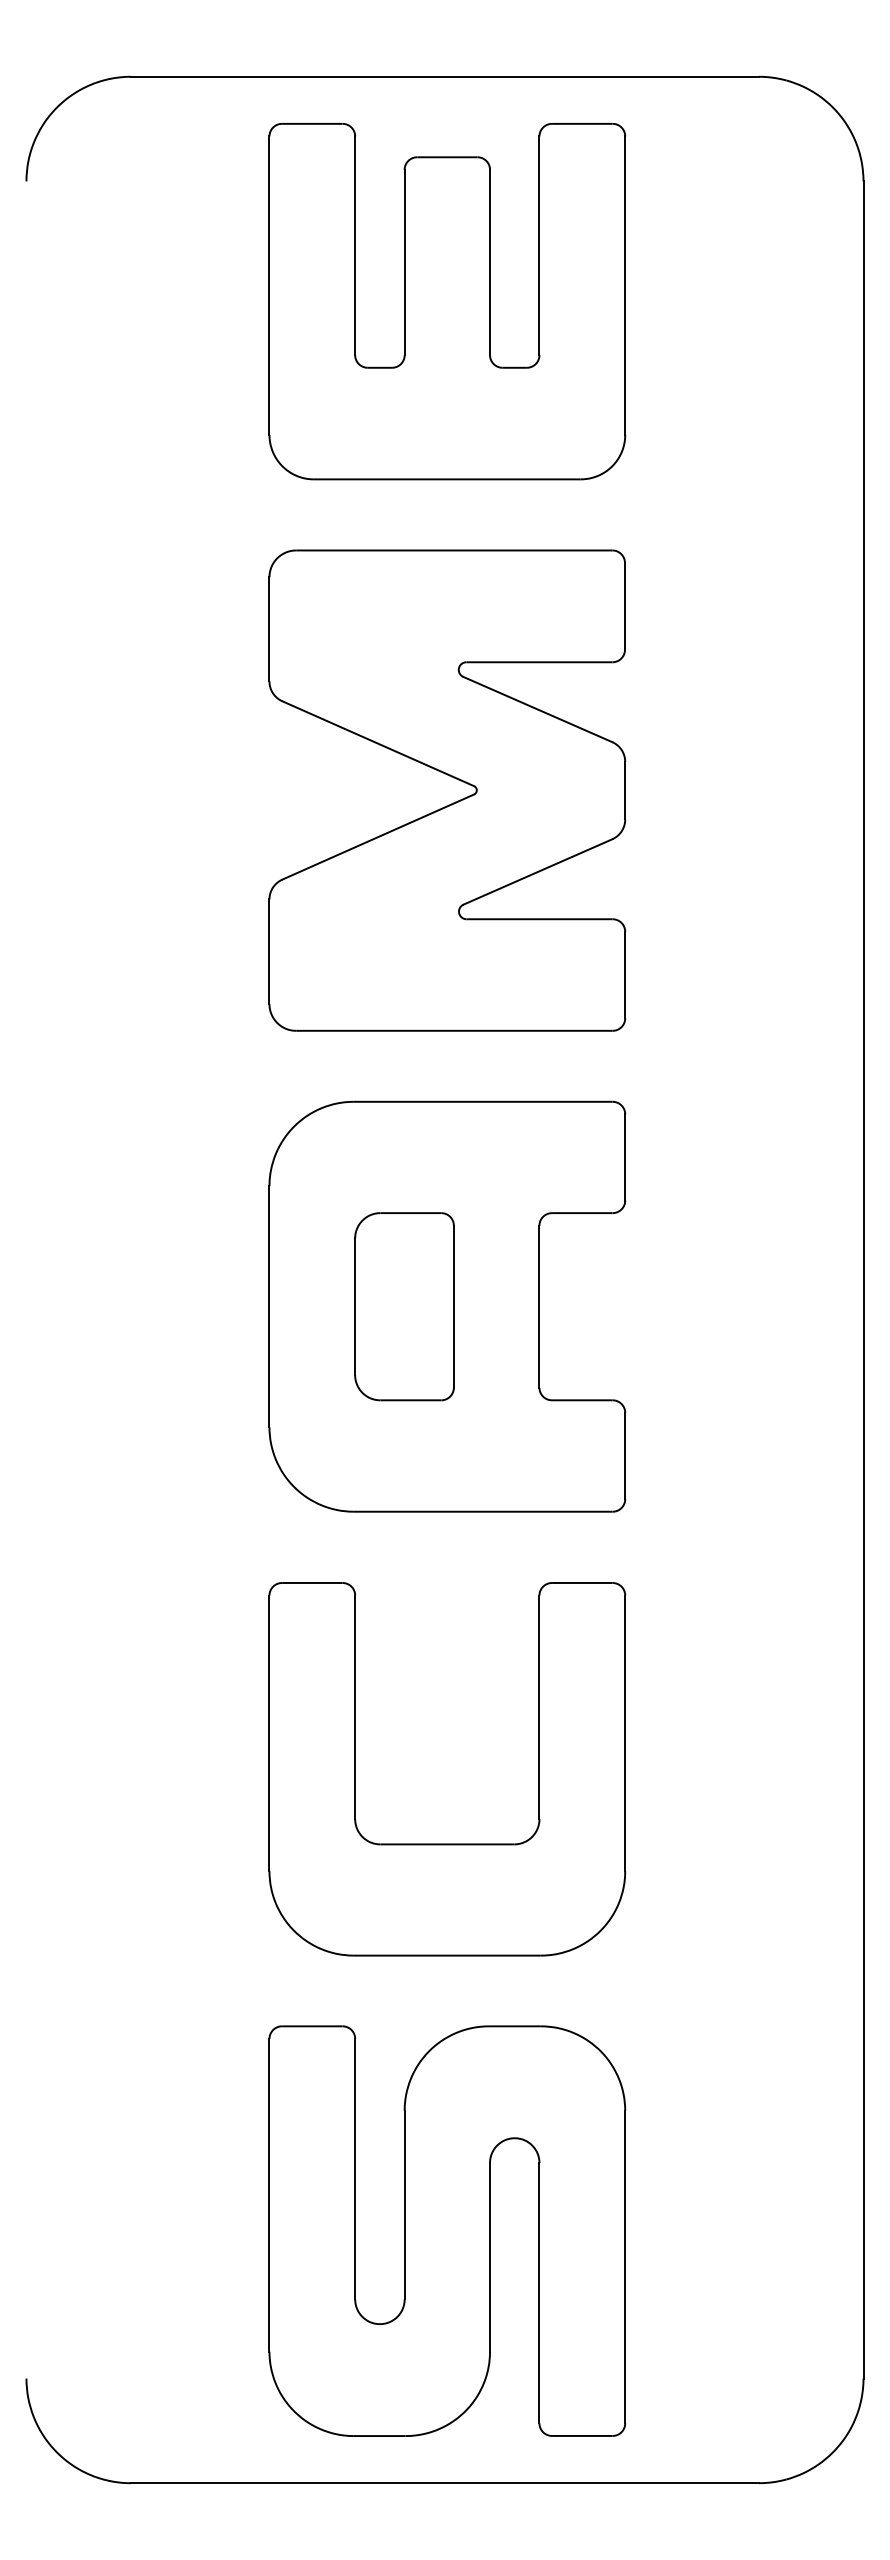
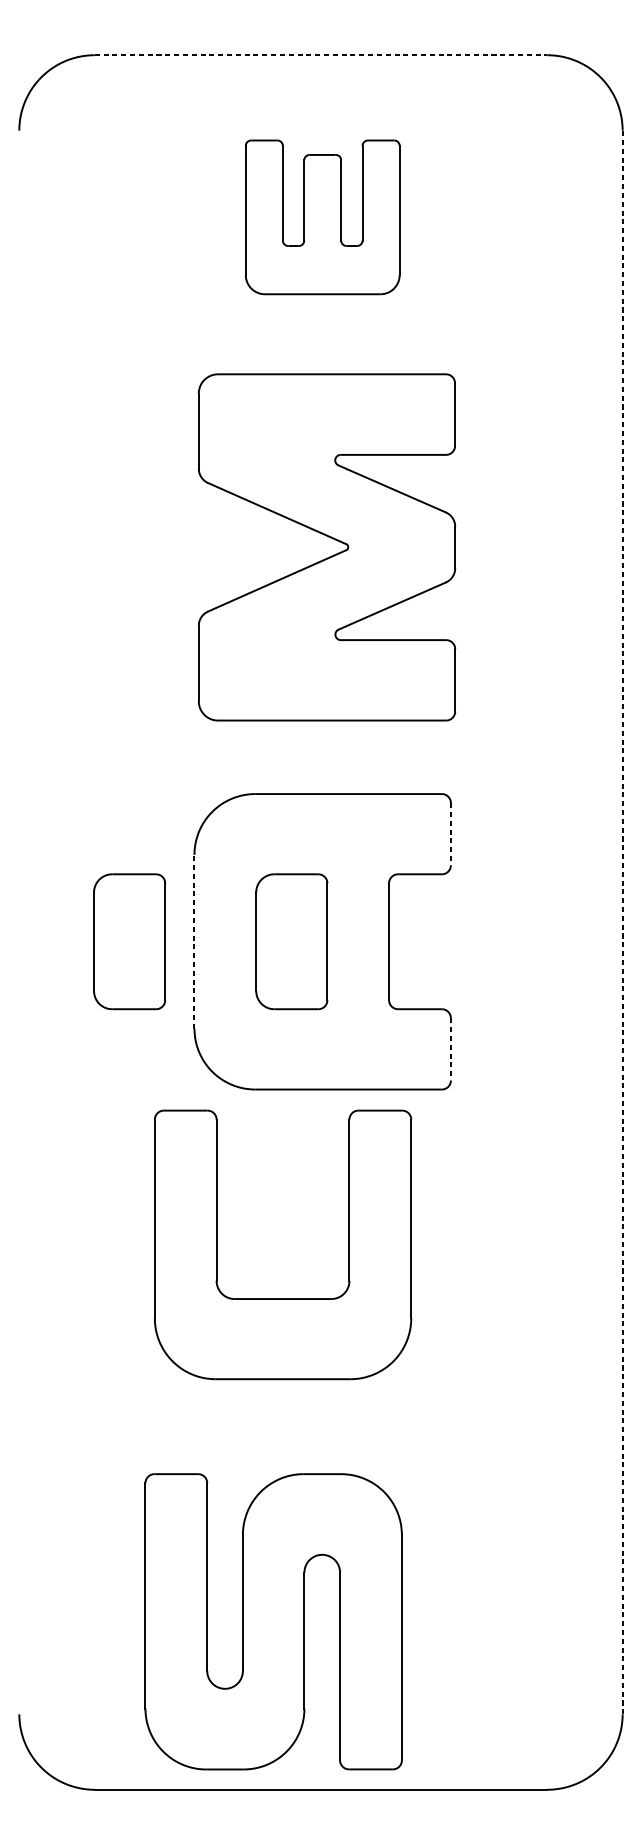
line: (444, 76) -> (320, 55), solid -> dashed
part: (447, 301) -> (322, 217), size x0.6
part: (453, 802) -> (331, 555), moved
line: (625, 1157) -> (451, 834), solid -> dashed
line: (863, 1279) -> (622, 922), solid -> dashed
part: (179, 1306) -> (129, 941), added
line: (269, 1306) -> (194, 941), solid -> dashed
line: (625, 1456) -> (451, 1049), solid -> dashed
part: (447, 1843) -> (283, 1298), moved
part: (447, 2230) -> (273, 1621), moved

